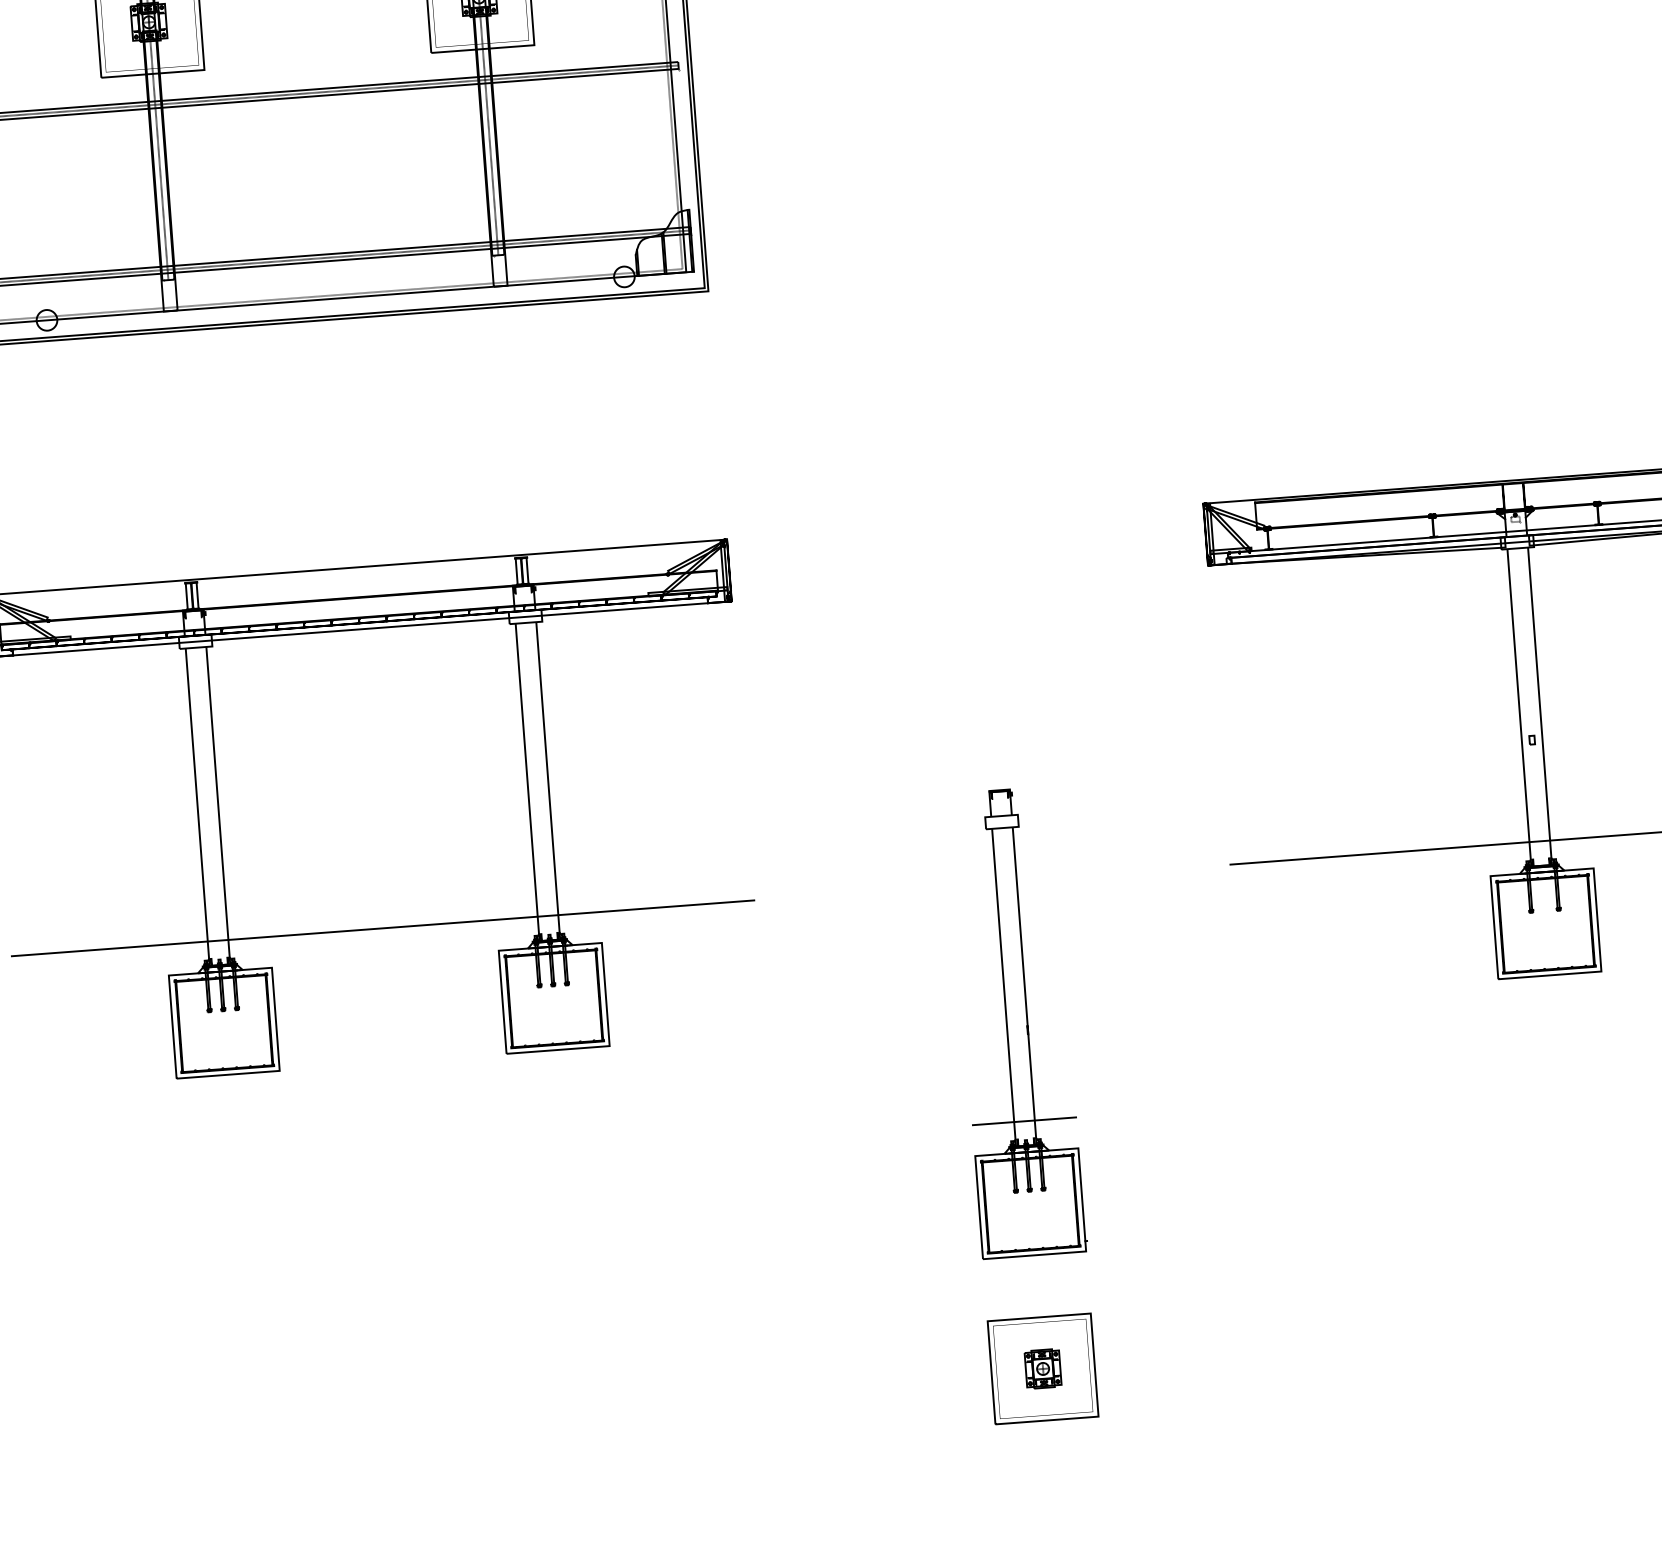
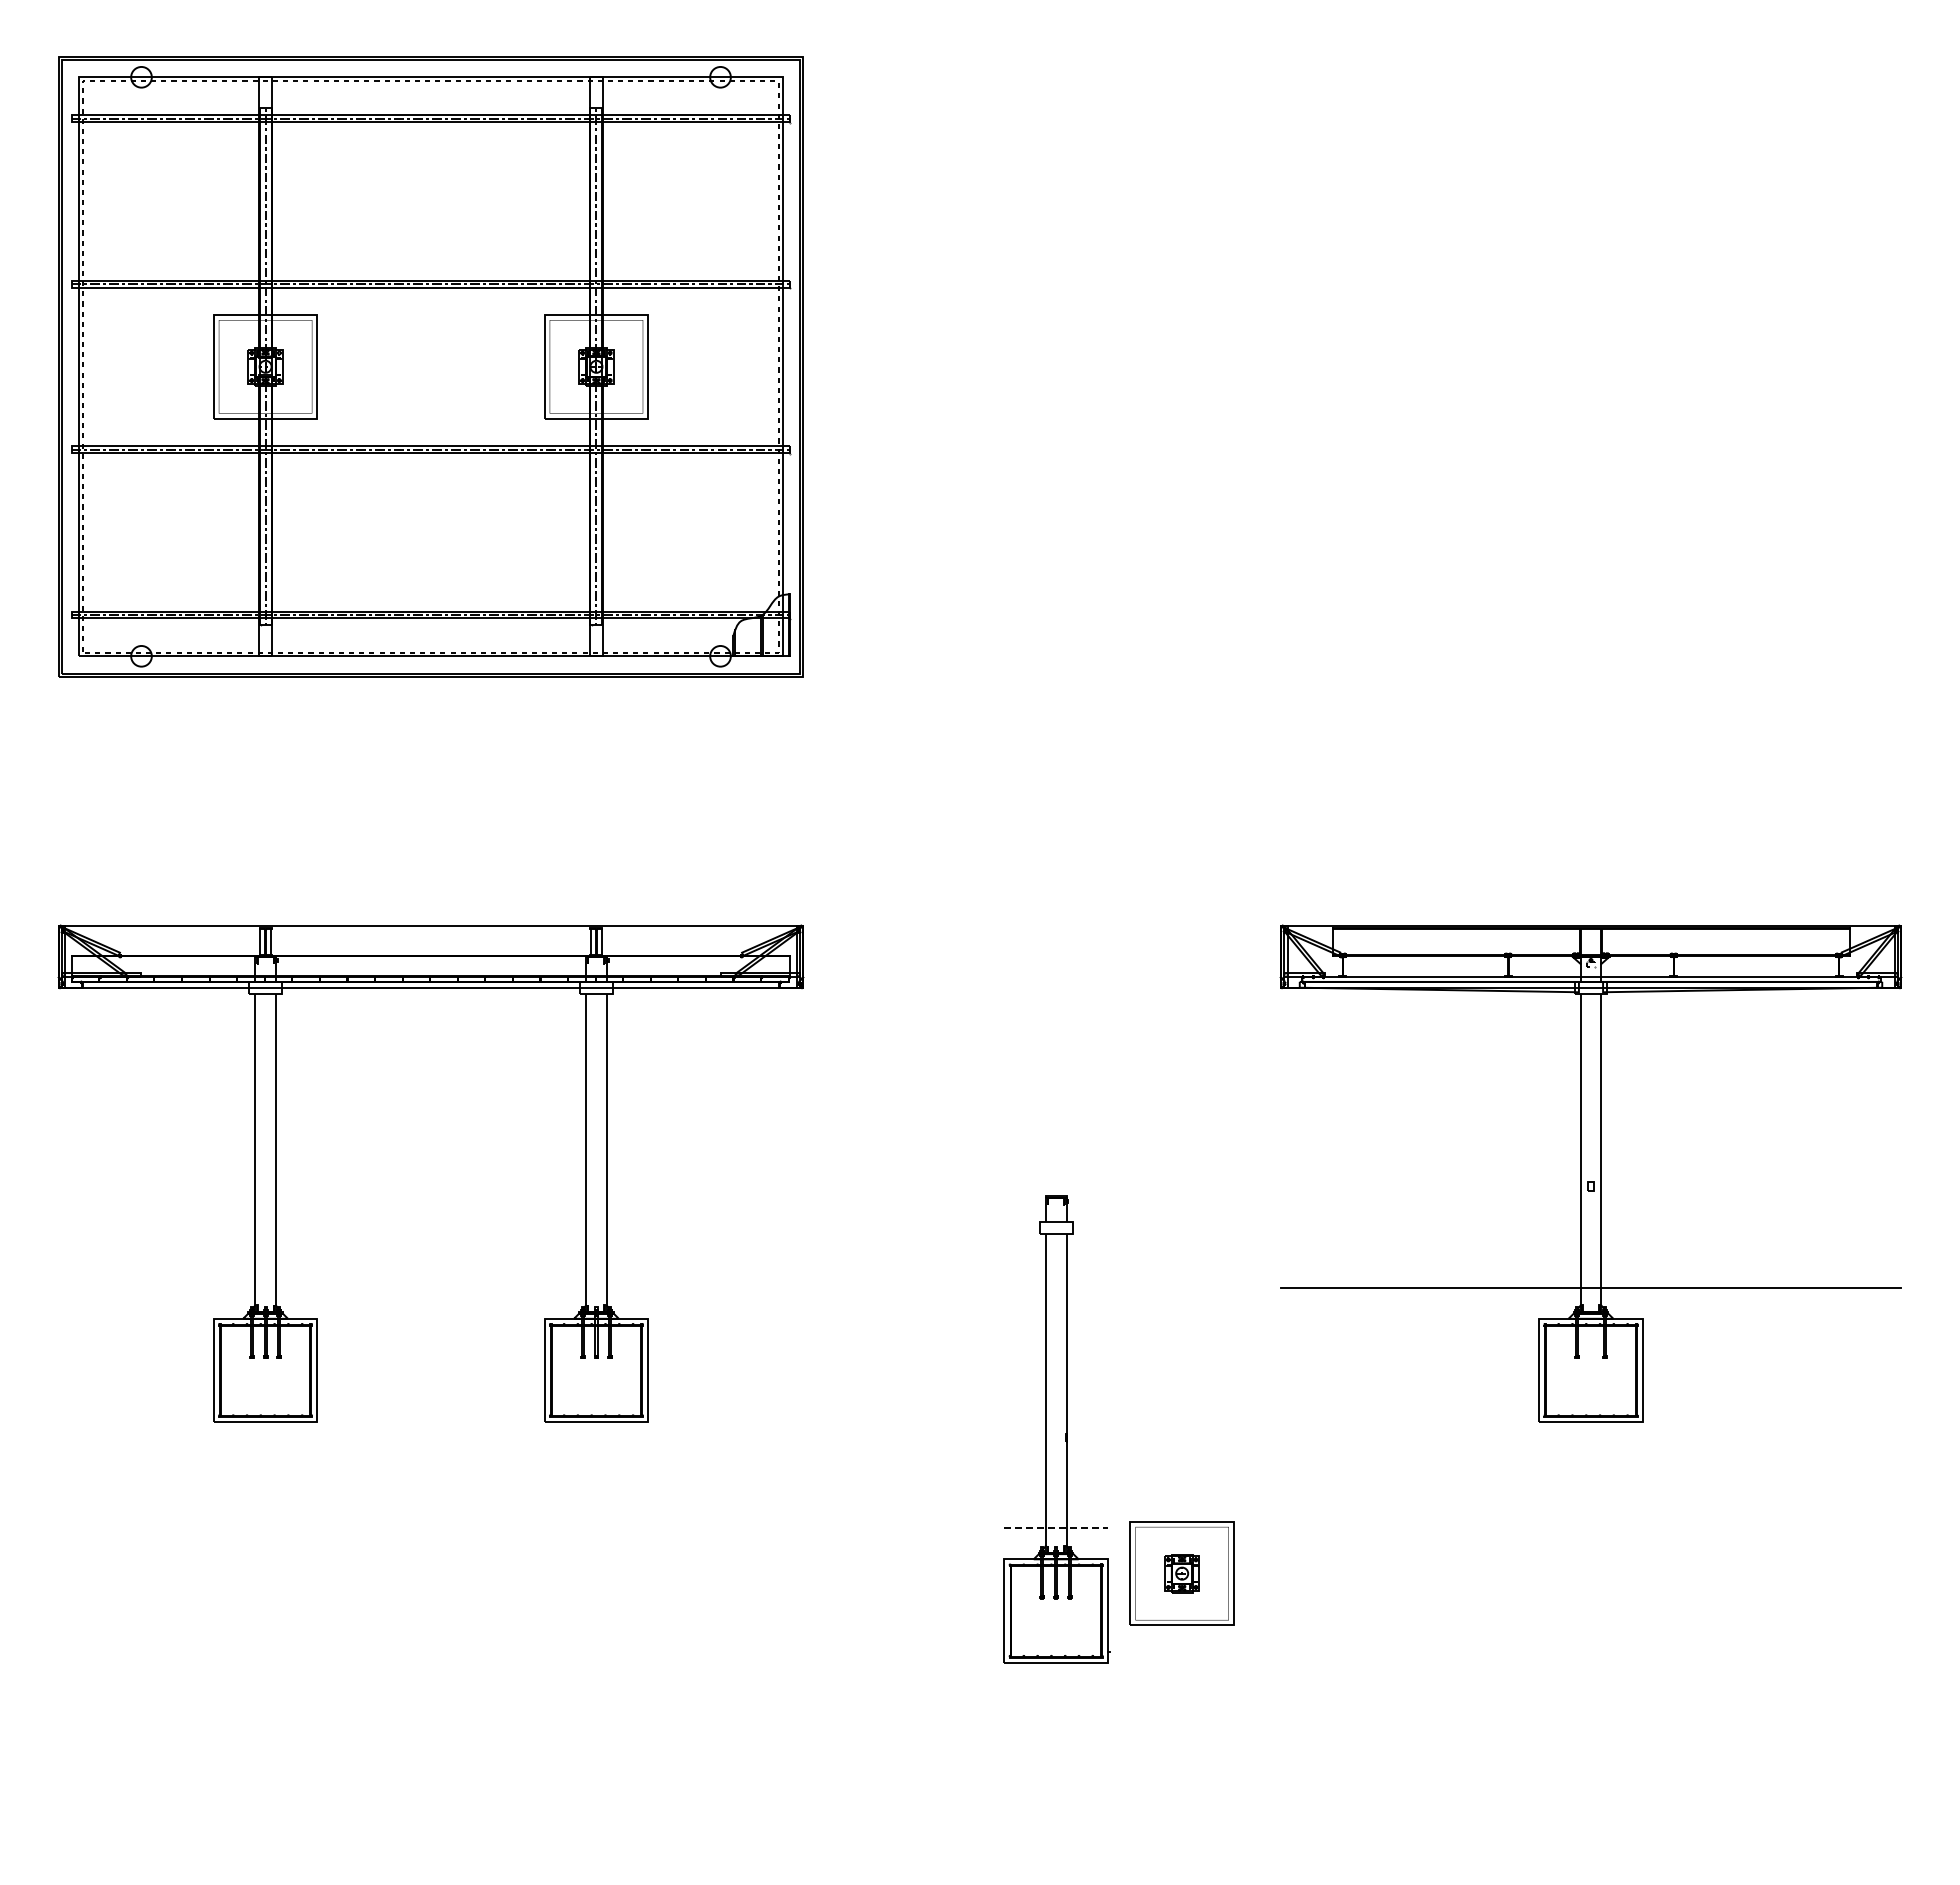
line: (382, 928) -> (430, 1287), removed
line: (1024, 1121) -> (1056, 1528), solid -> dashed
part: (1042, 1368) -> (1181, 1573), moved

